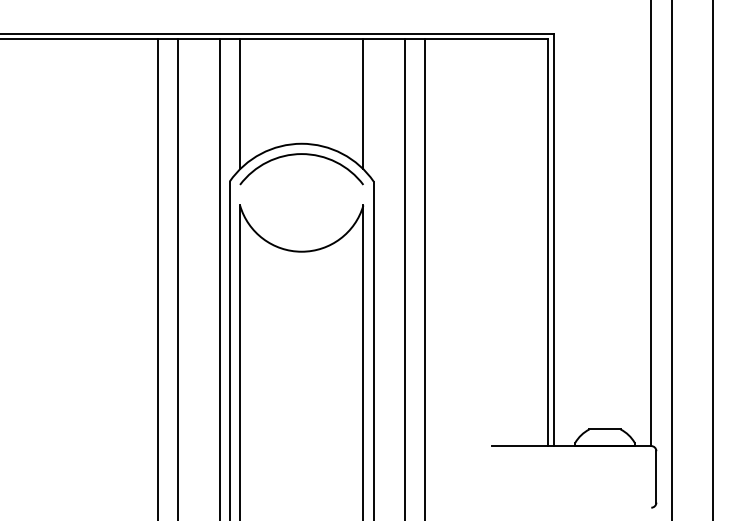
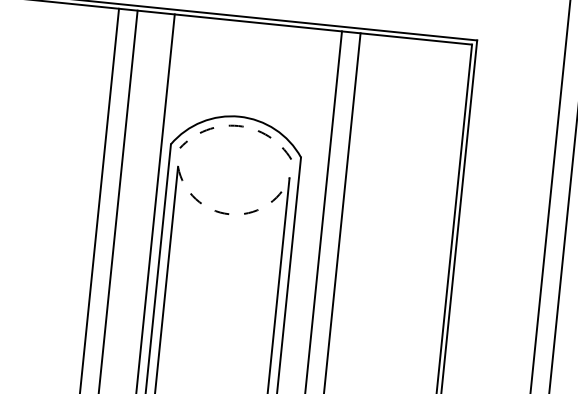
line: (240, 103) -> (187, 74), removed
line: (363, 103) -> (298, 85), removed
arc: (301, 154) -> (238, 126), solid -> dashed
arc: (301, 251) -> (229, 214), solid -> dashed

